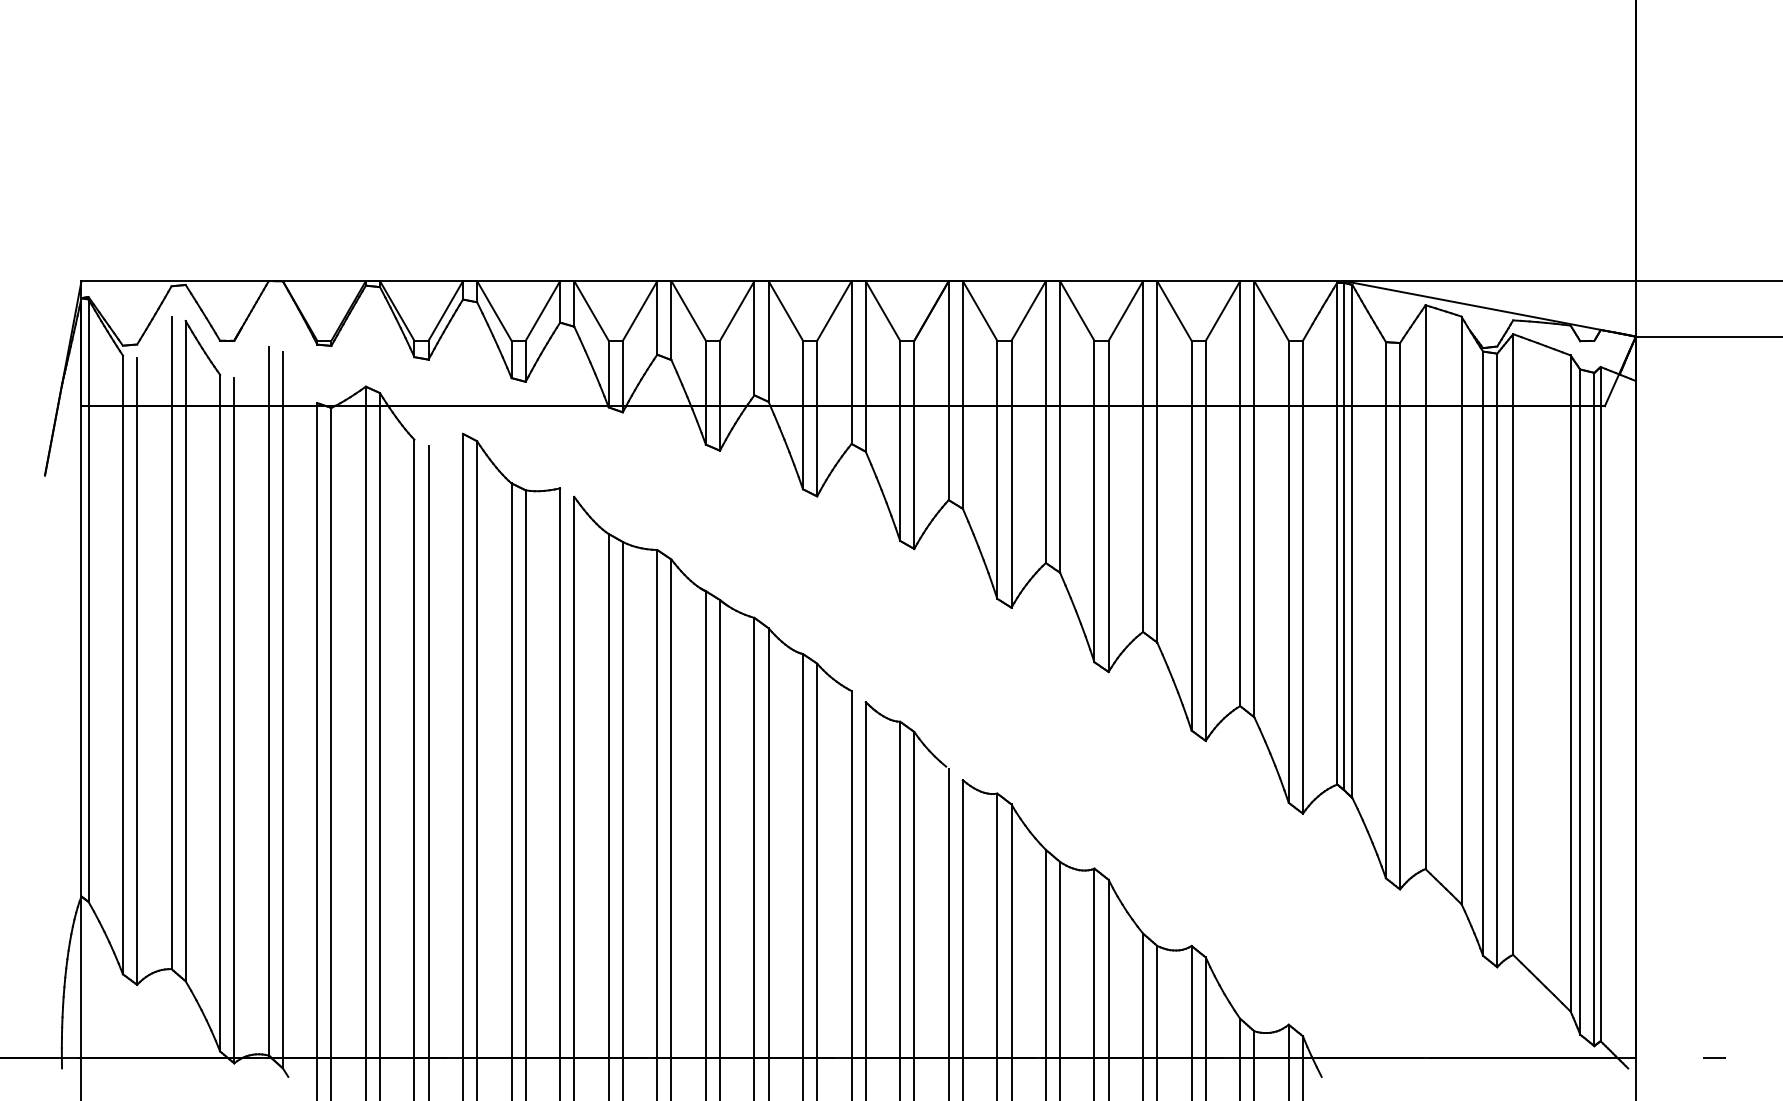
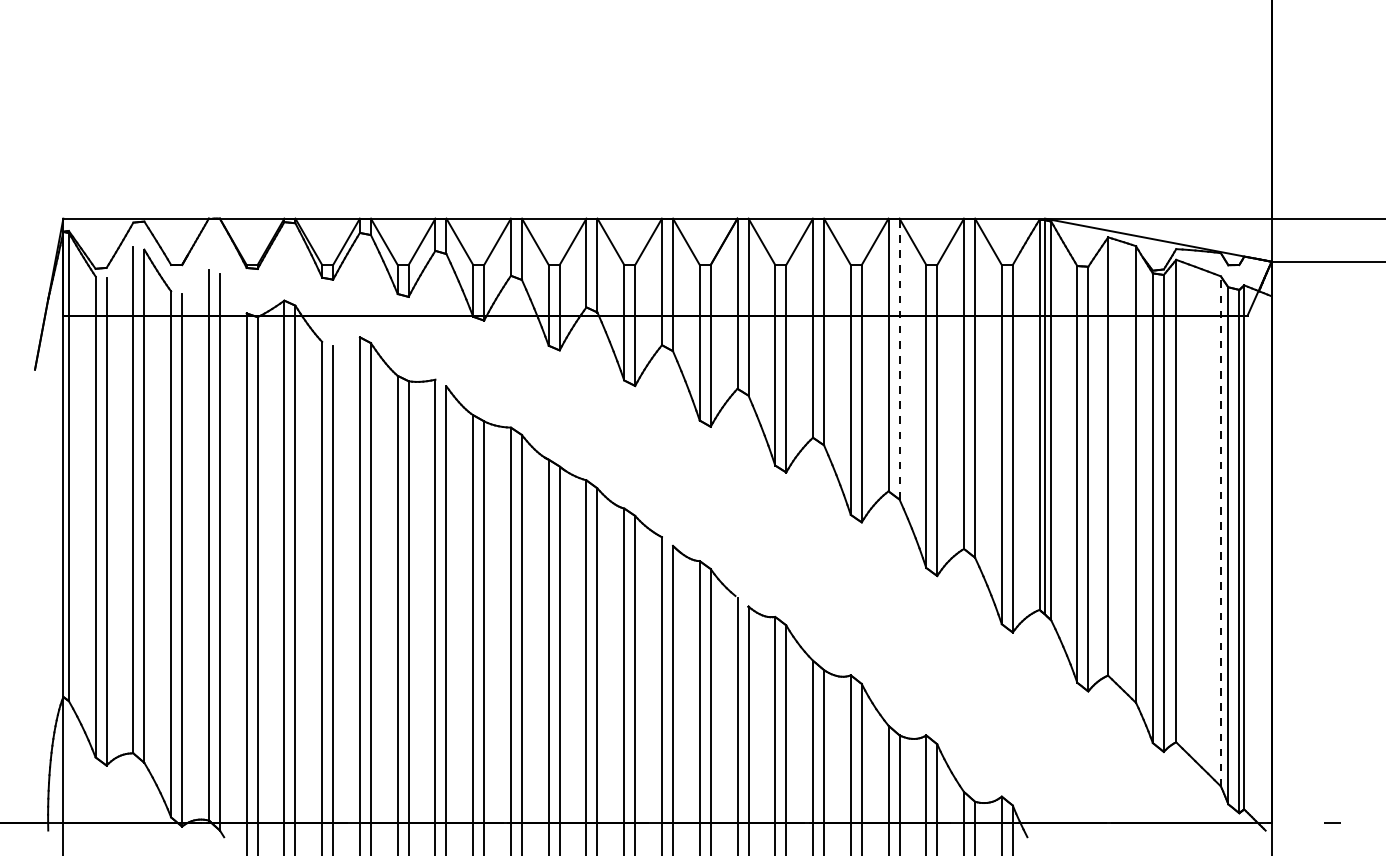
line: (1157, 461) -> (899, 358), solid -> dashed
line: (1570, 682) -> (1220, 530), solid -> dashed

